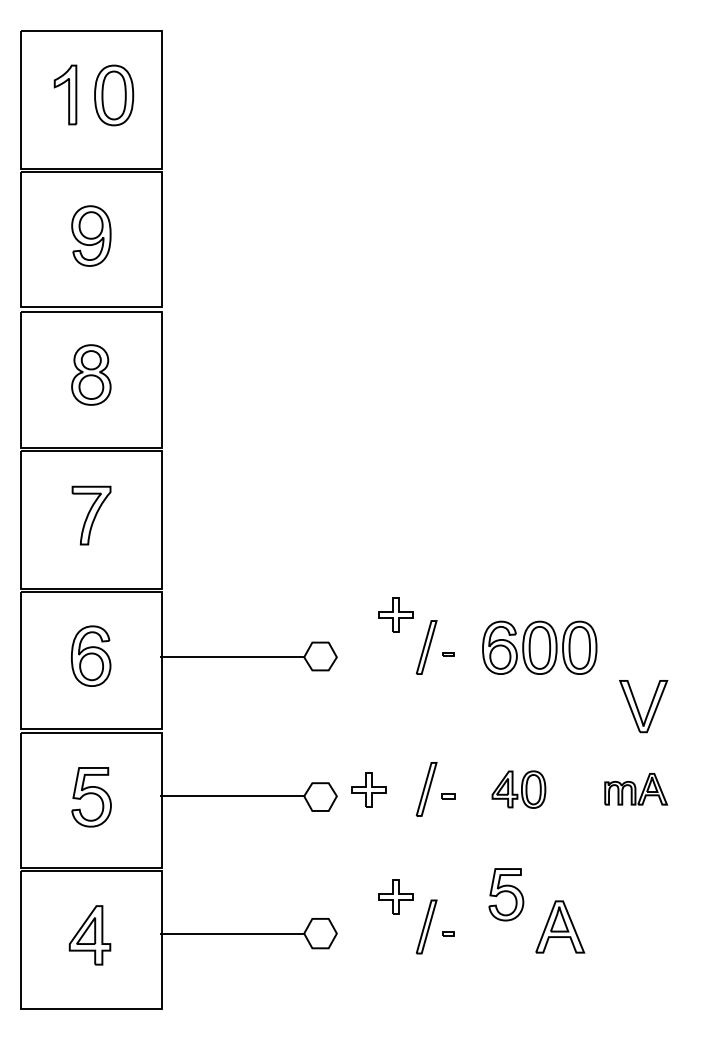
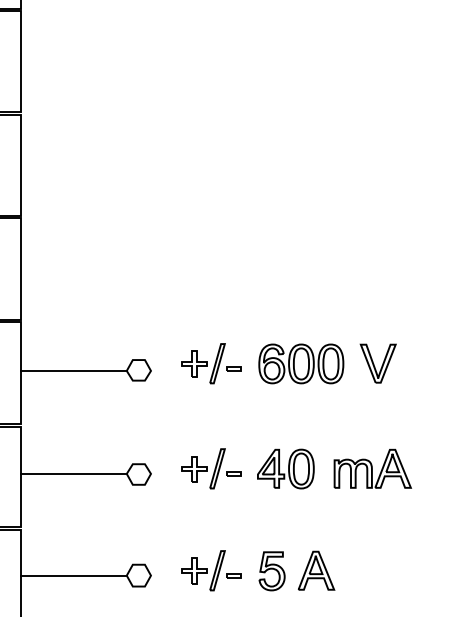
part: (395, 614) -> (194, 363), moved
part: (448, 654) -> (233, 368), size x1.67
part: (643, 706) -> (378, 363), moved
part: (635, 788) -> (372, 468), size x1.67
part: (368, 789) -> (194, 468), moved
part: (518, 789) -> (285, 468), size x1.43
part: (448, 796) -> (233, 474), size x1.43
part: (506, 894) -> (272, 571), moved
part: (395, 896) -> (194, 570), moved
part: (448, 933) -> (233, 575), size x1.67

